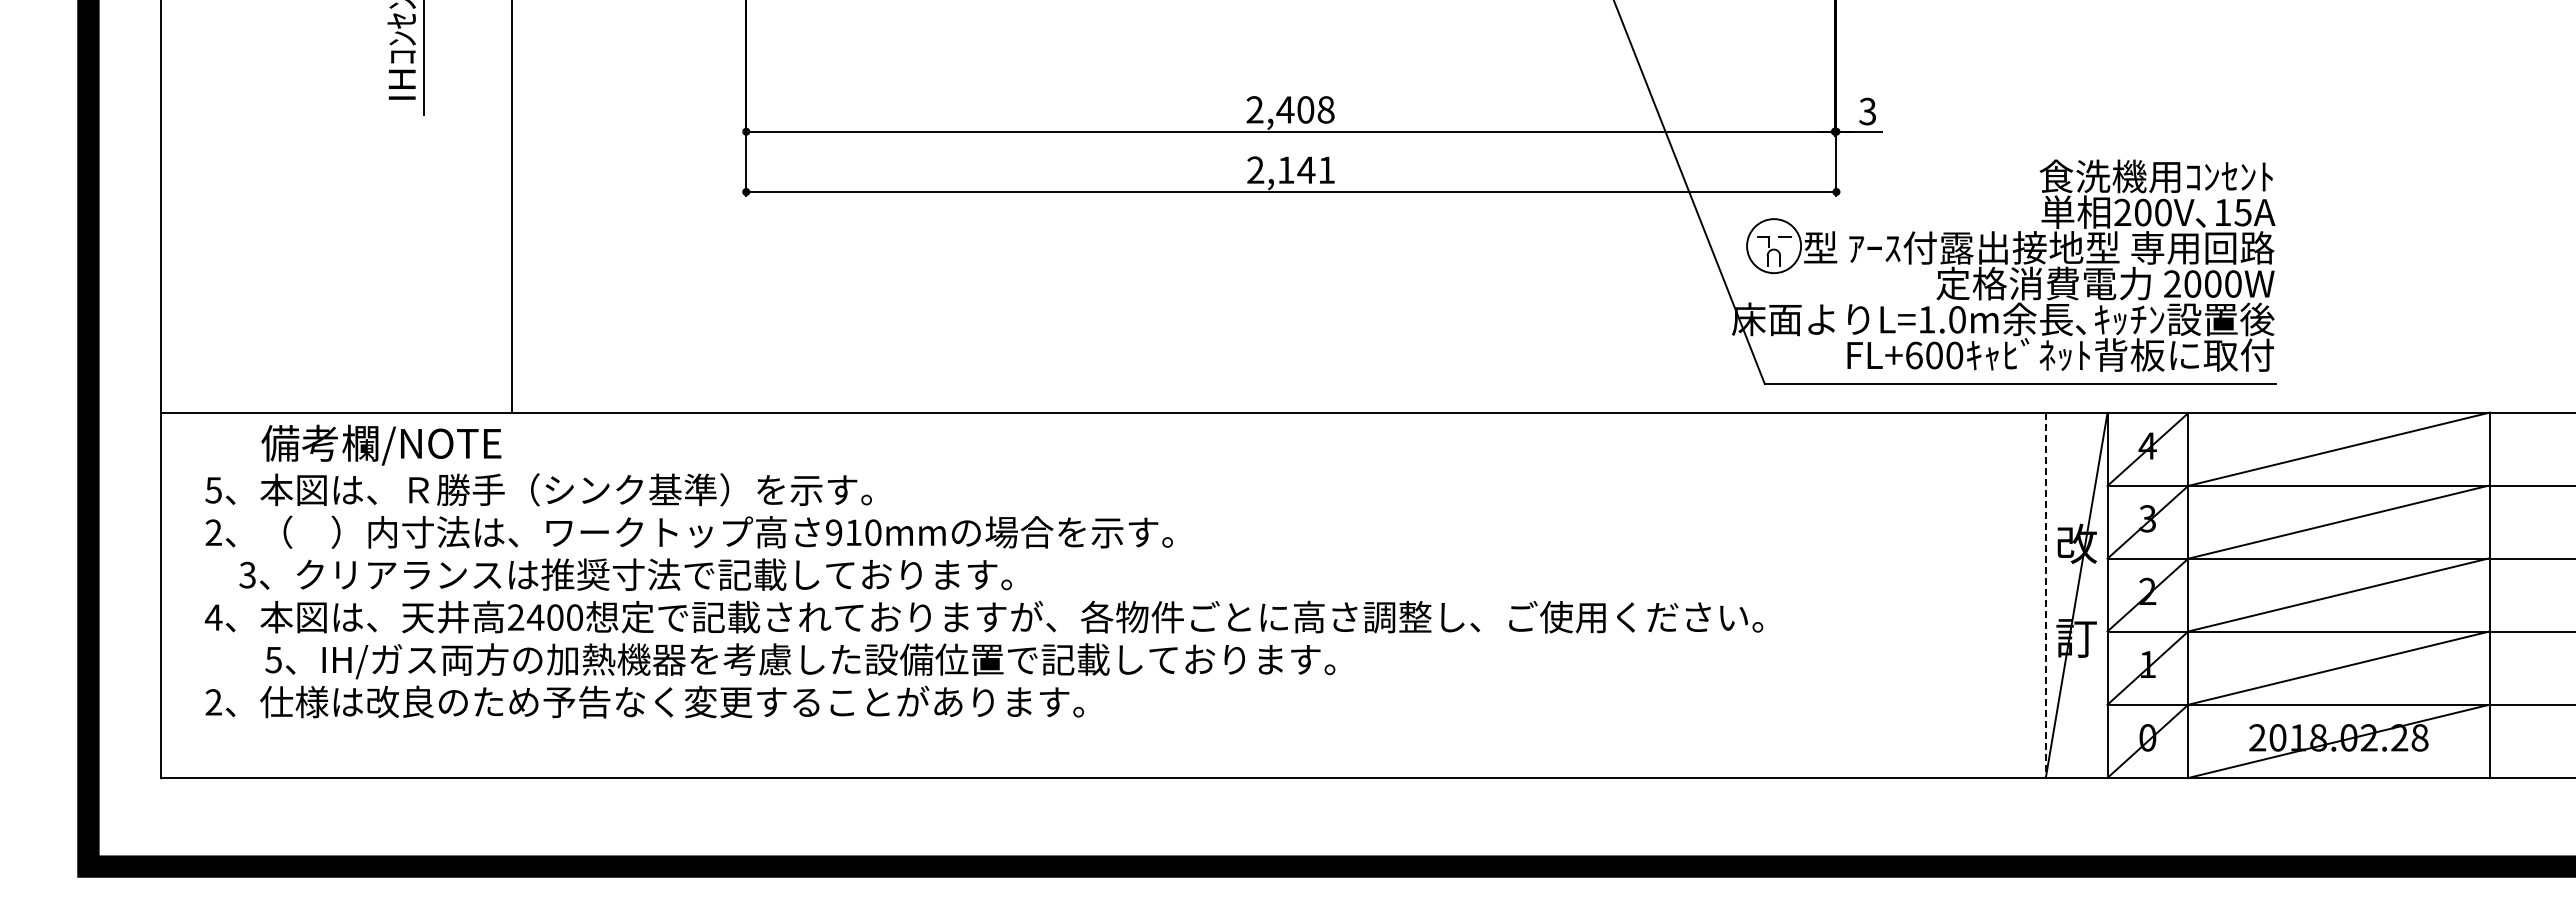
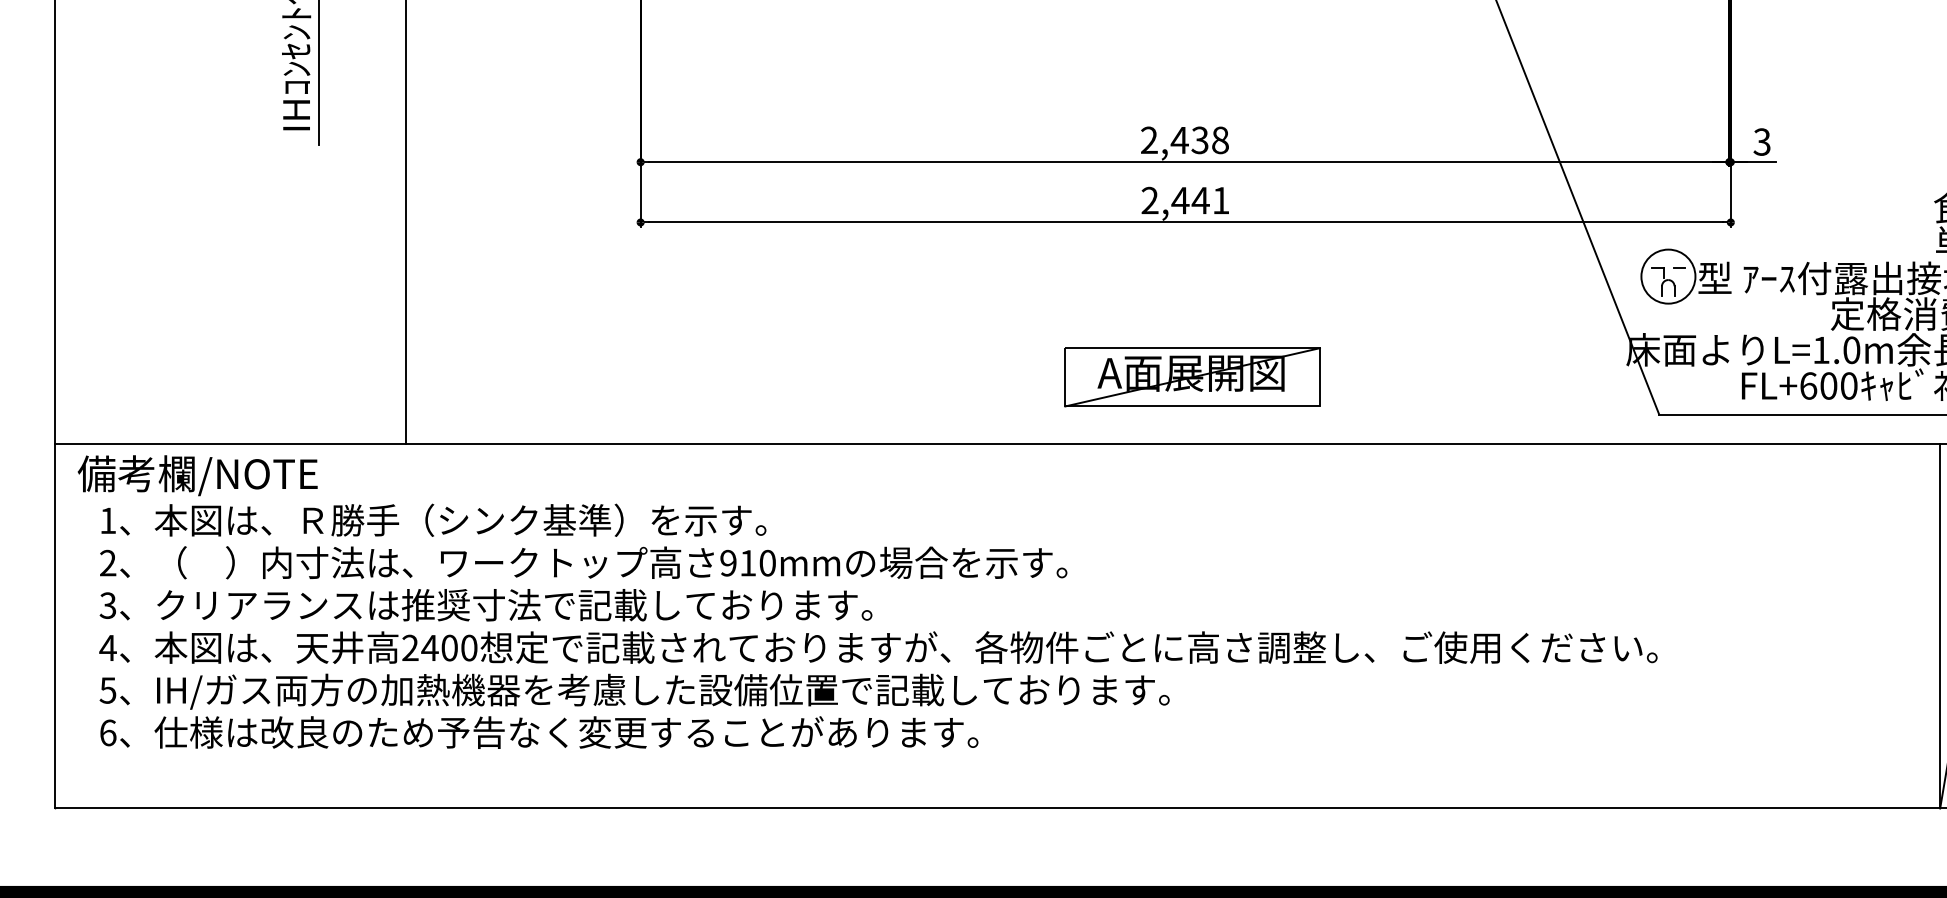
text: (1305, 109) -> (1199, 139), 2,408 -> 2,438
text: (1285, 169) -> (1179, 199), 2,141 -> 2,441
part: (1298, 346) -> (1192, 376), added
text: (381, 444) -> (197, 474), moved
text: (213, 490) -> (107, 520), 5 -> 1
text: (625, 574) -> (485, 604), moved
line: (2045, 596) -> (1939, 626), dashed -> solid
text: (800, 661) -> (634, 691), moved
text: (213, 702) -> (107, 732), 2 -> 6

